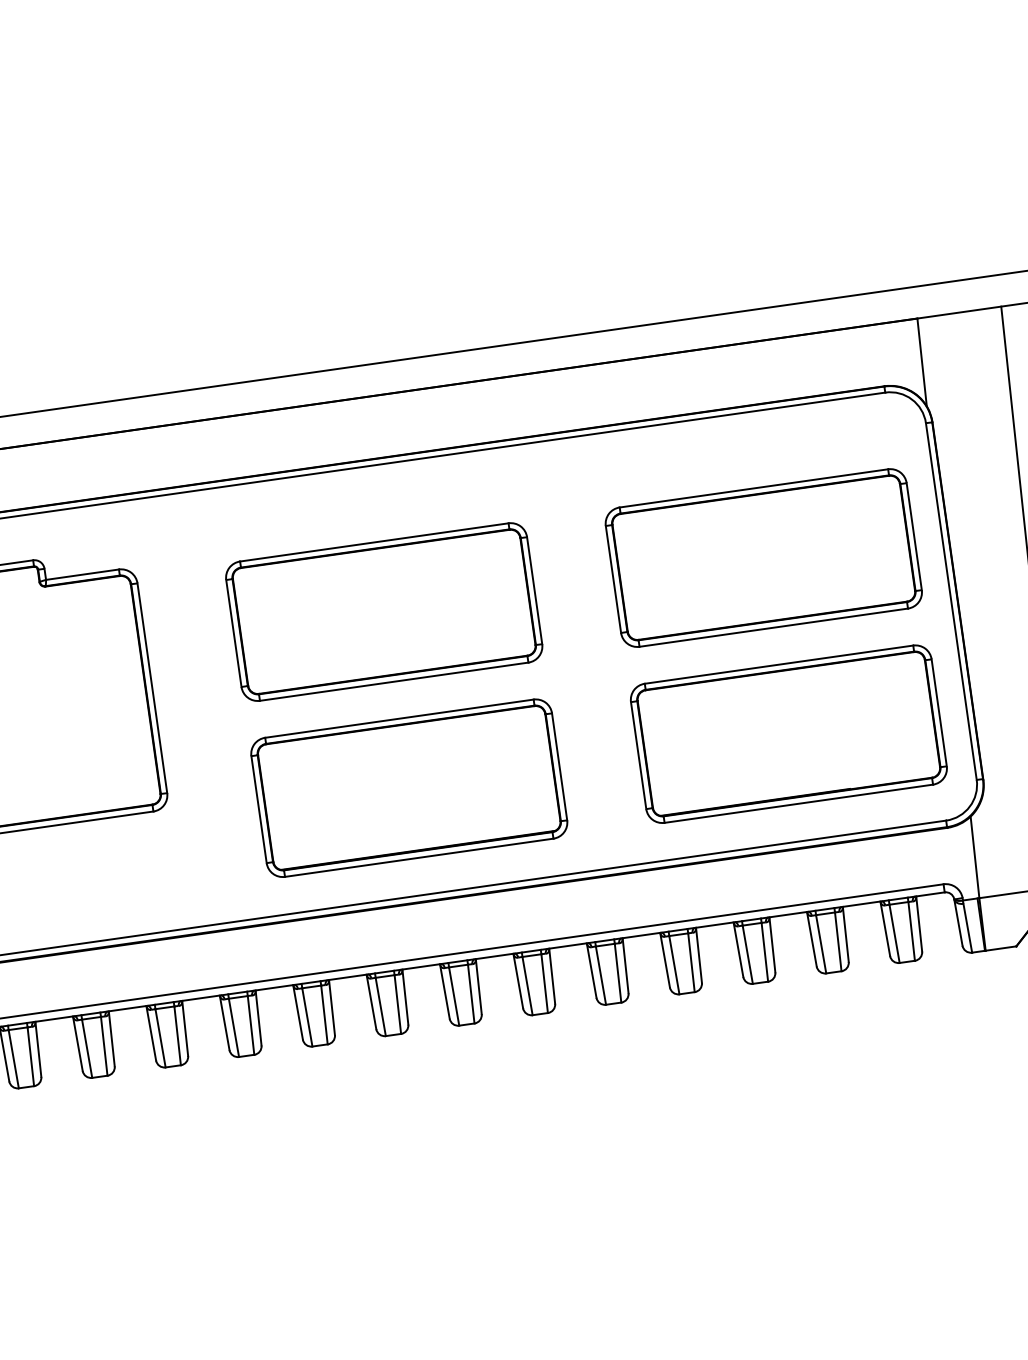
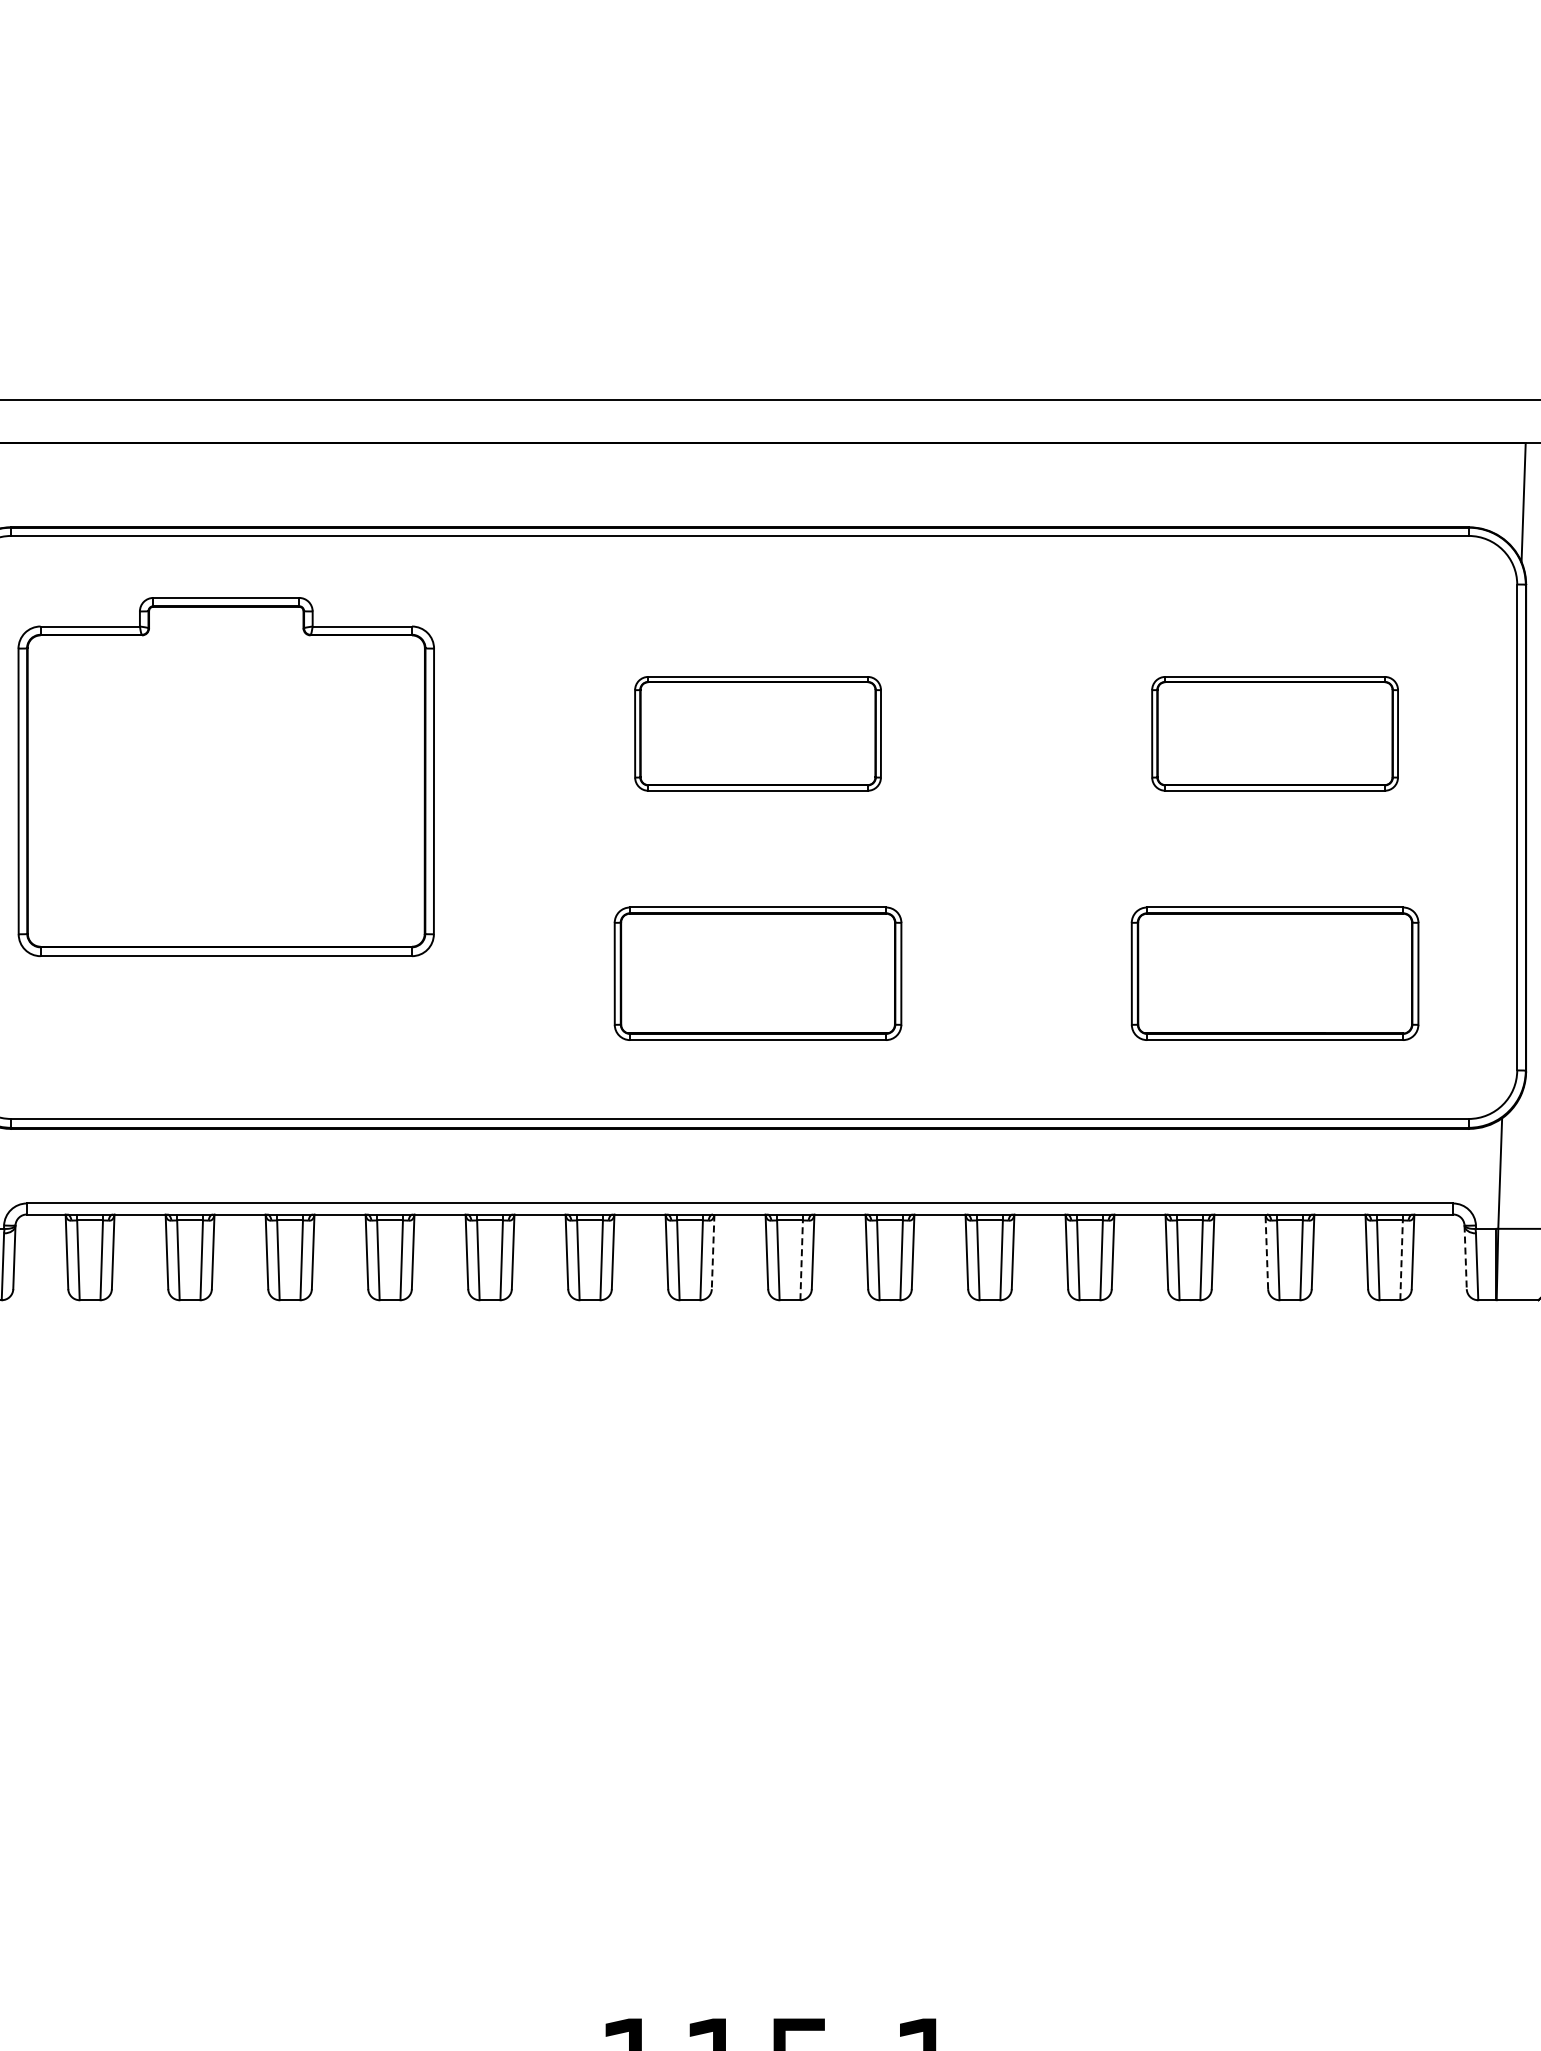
part: (763, 557) -> (1274, 733), size x0.6
part: (383, 611) -> (757, 733), size x0.6
part: (788, 734) -> (1274, 973), size x0.7
part: (408, 788) -> (757, 973), size x0.7
line: (958, 922) -> (1465, 1257), solid -> dashed
line: (911, 931) -> (1401, 1260), solid -> dashed
line: (811, 939) -> (1266, 1251), solid -> dashed
line: (471, 994) -> (801, 1260), solid -> dashed
line: (405, 997) -> (713, 1252), solid -> dashed

